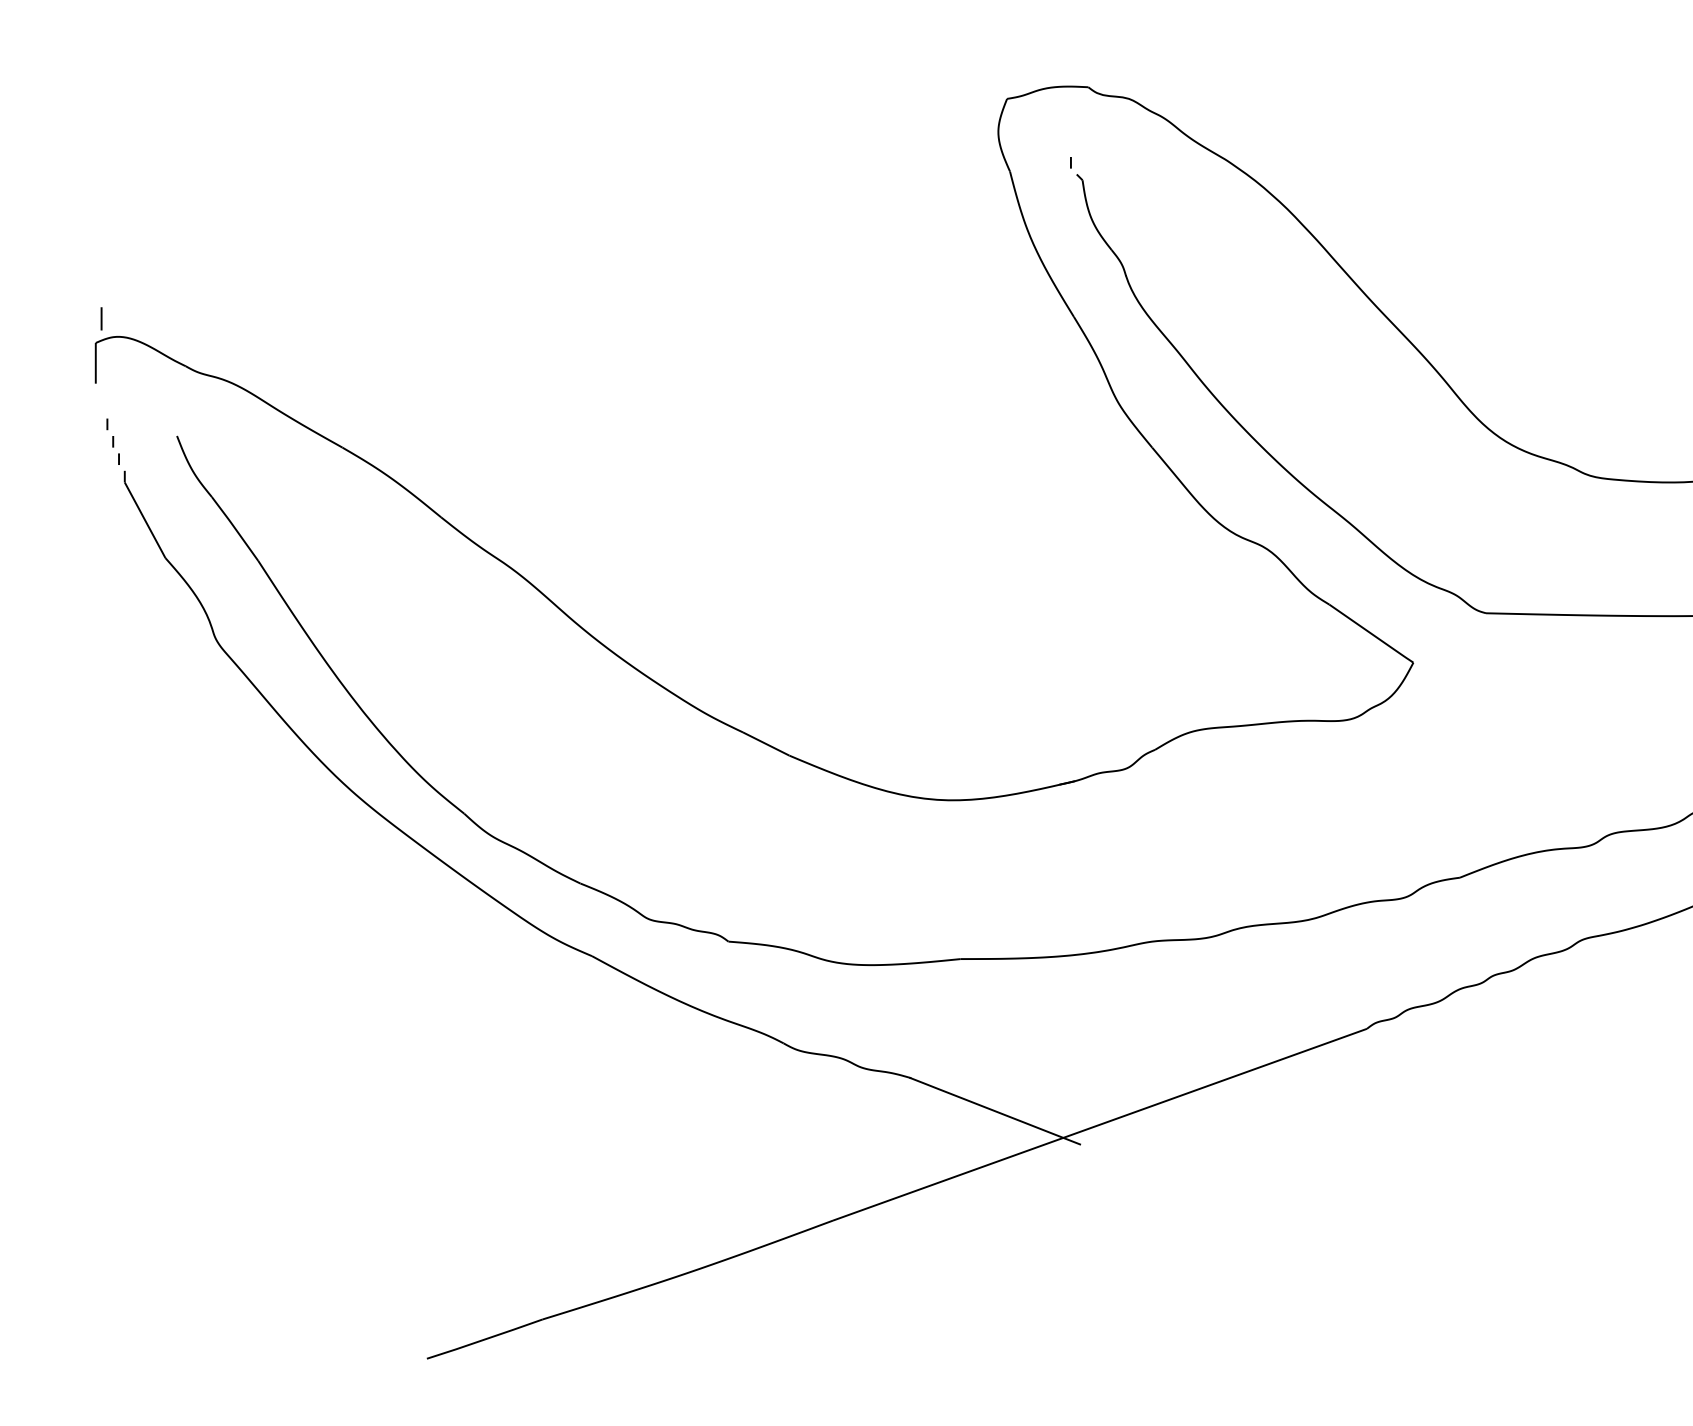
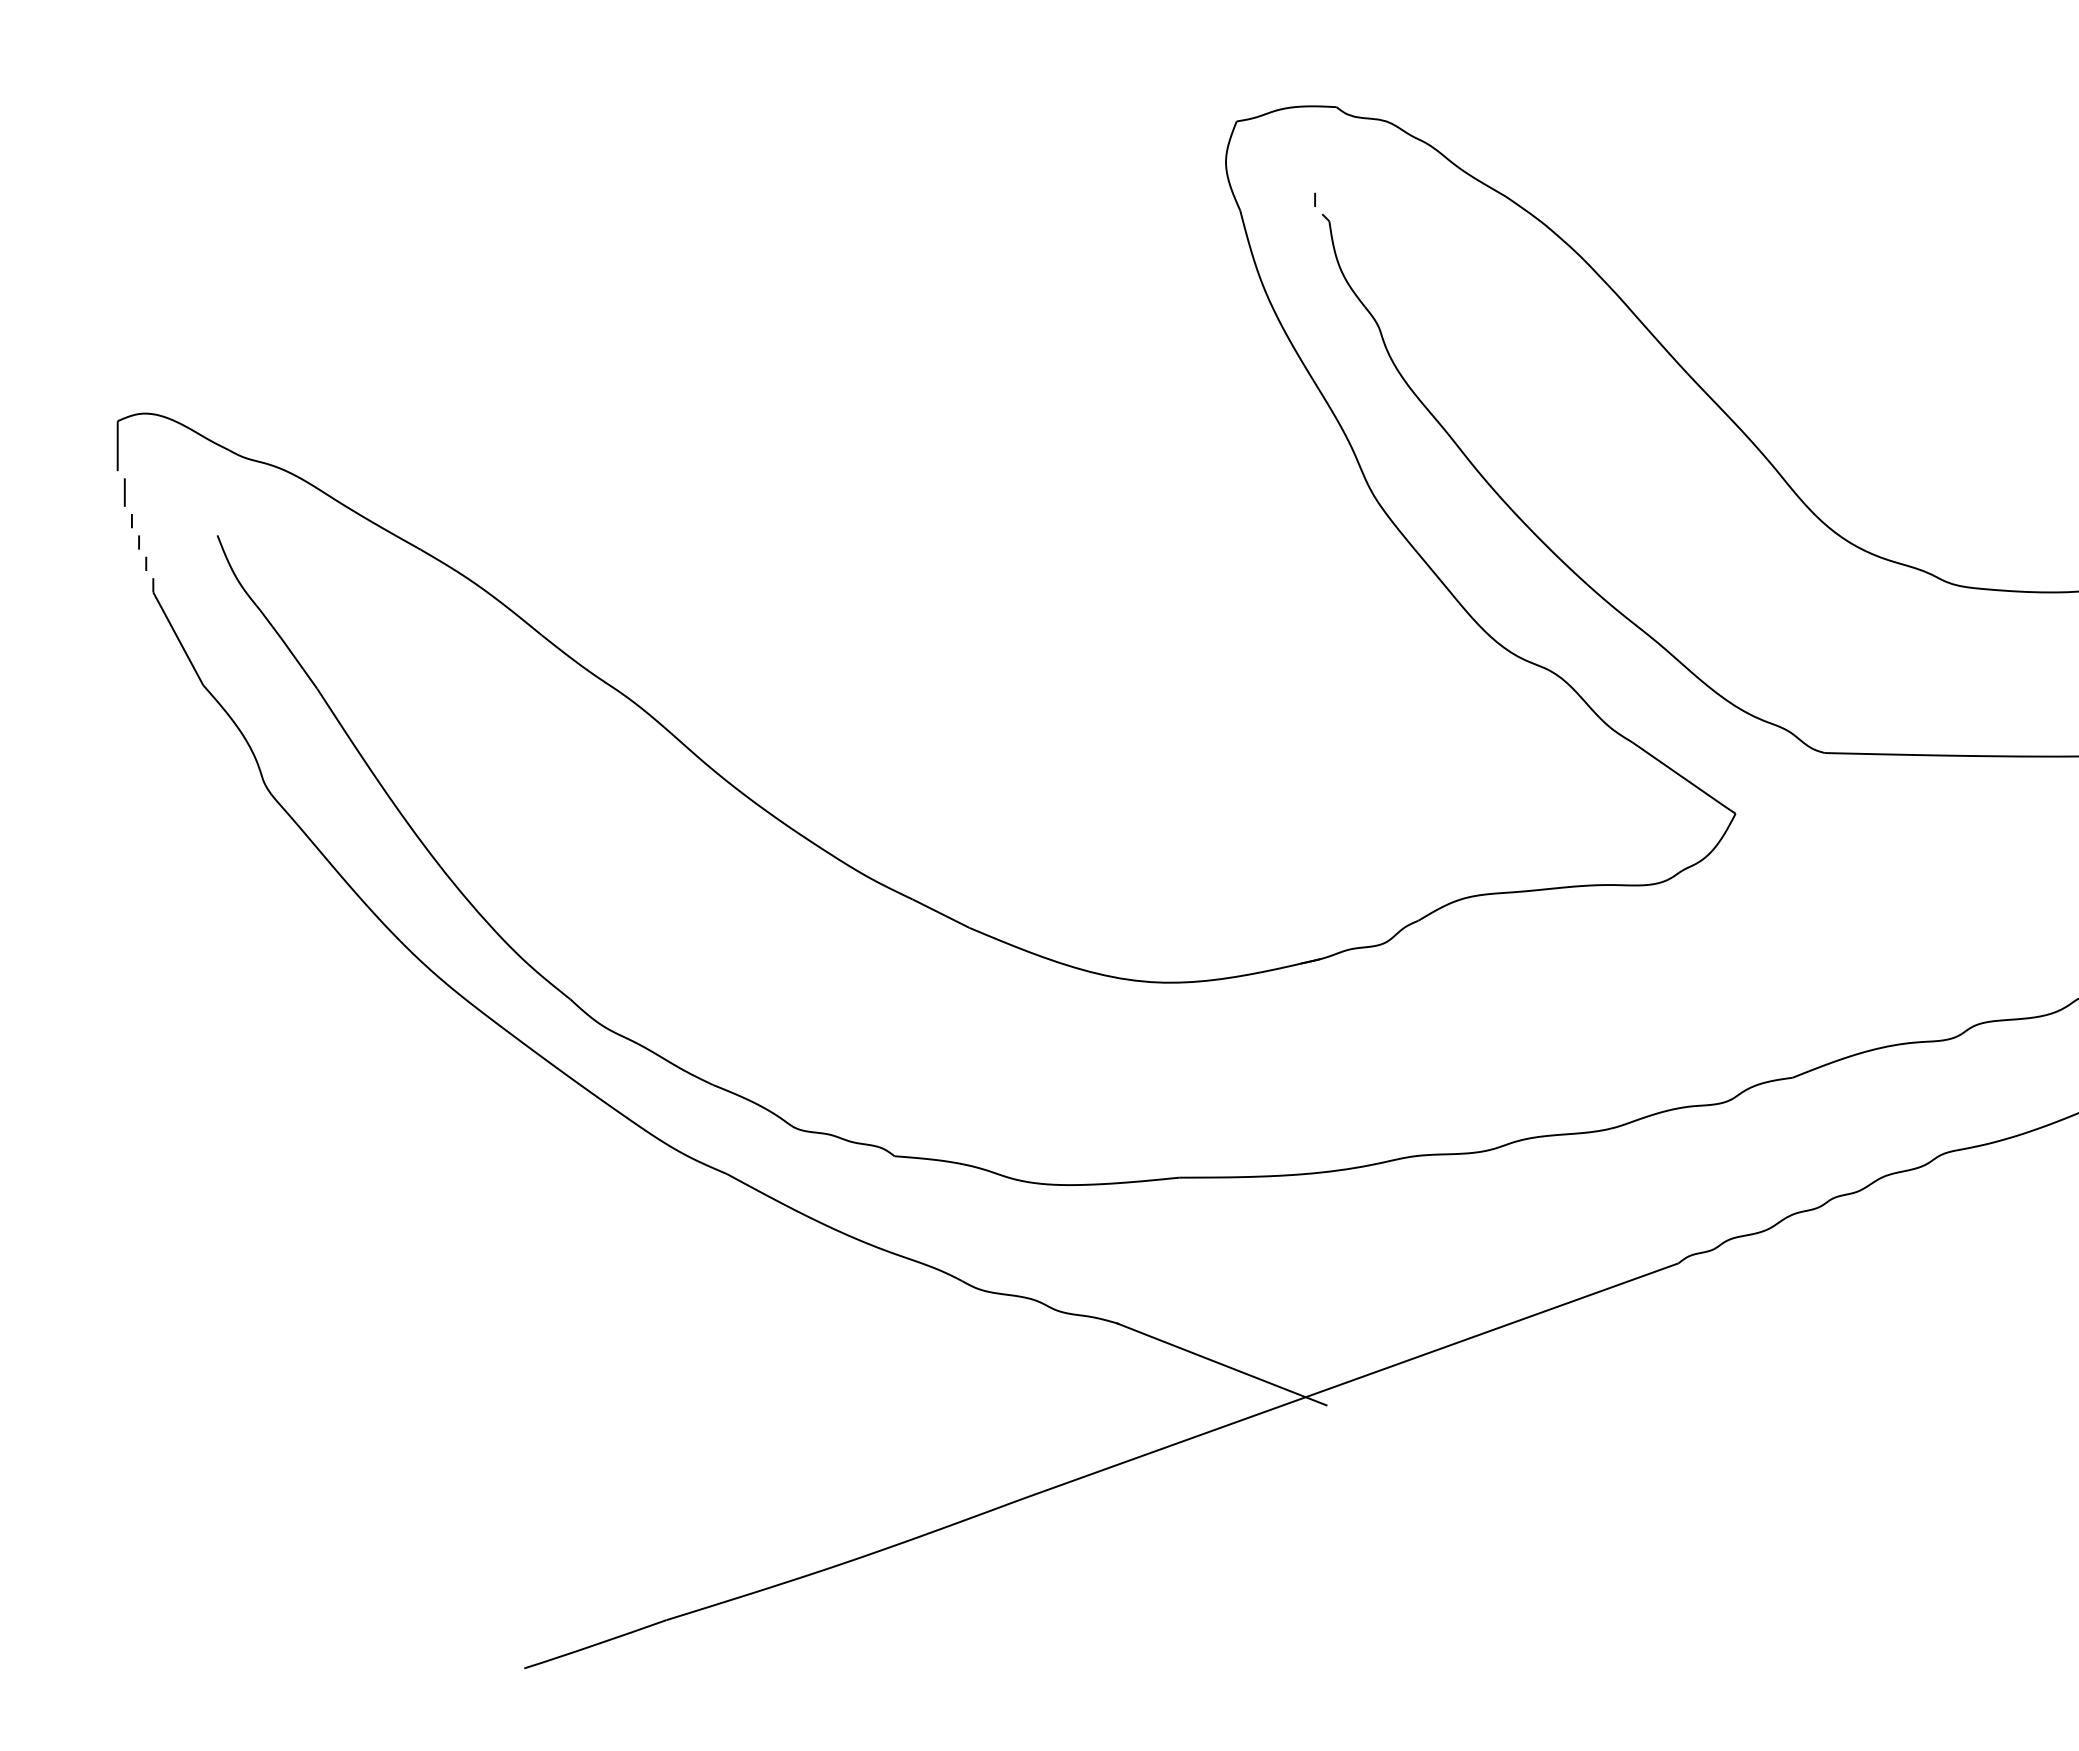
line: (101, 318) -> (124, 492), moved

